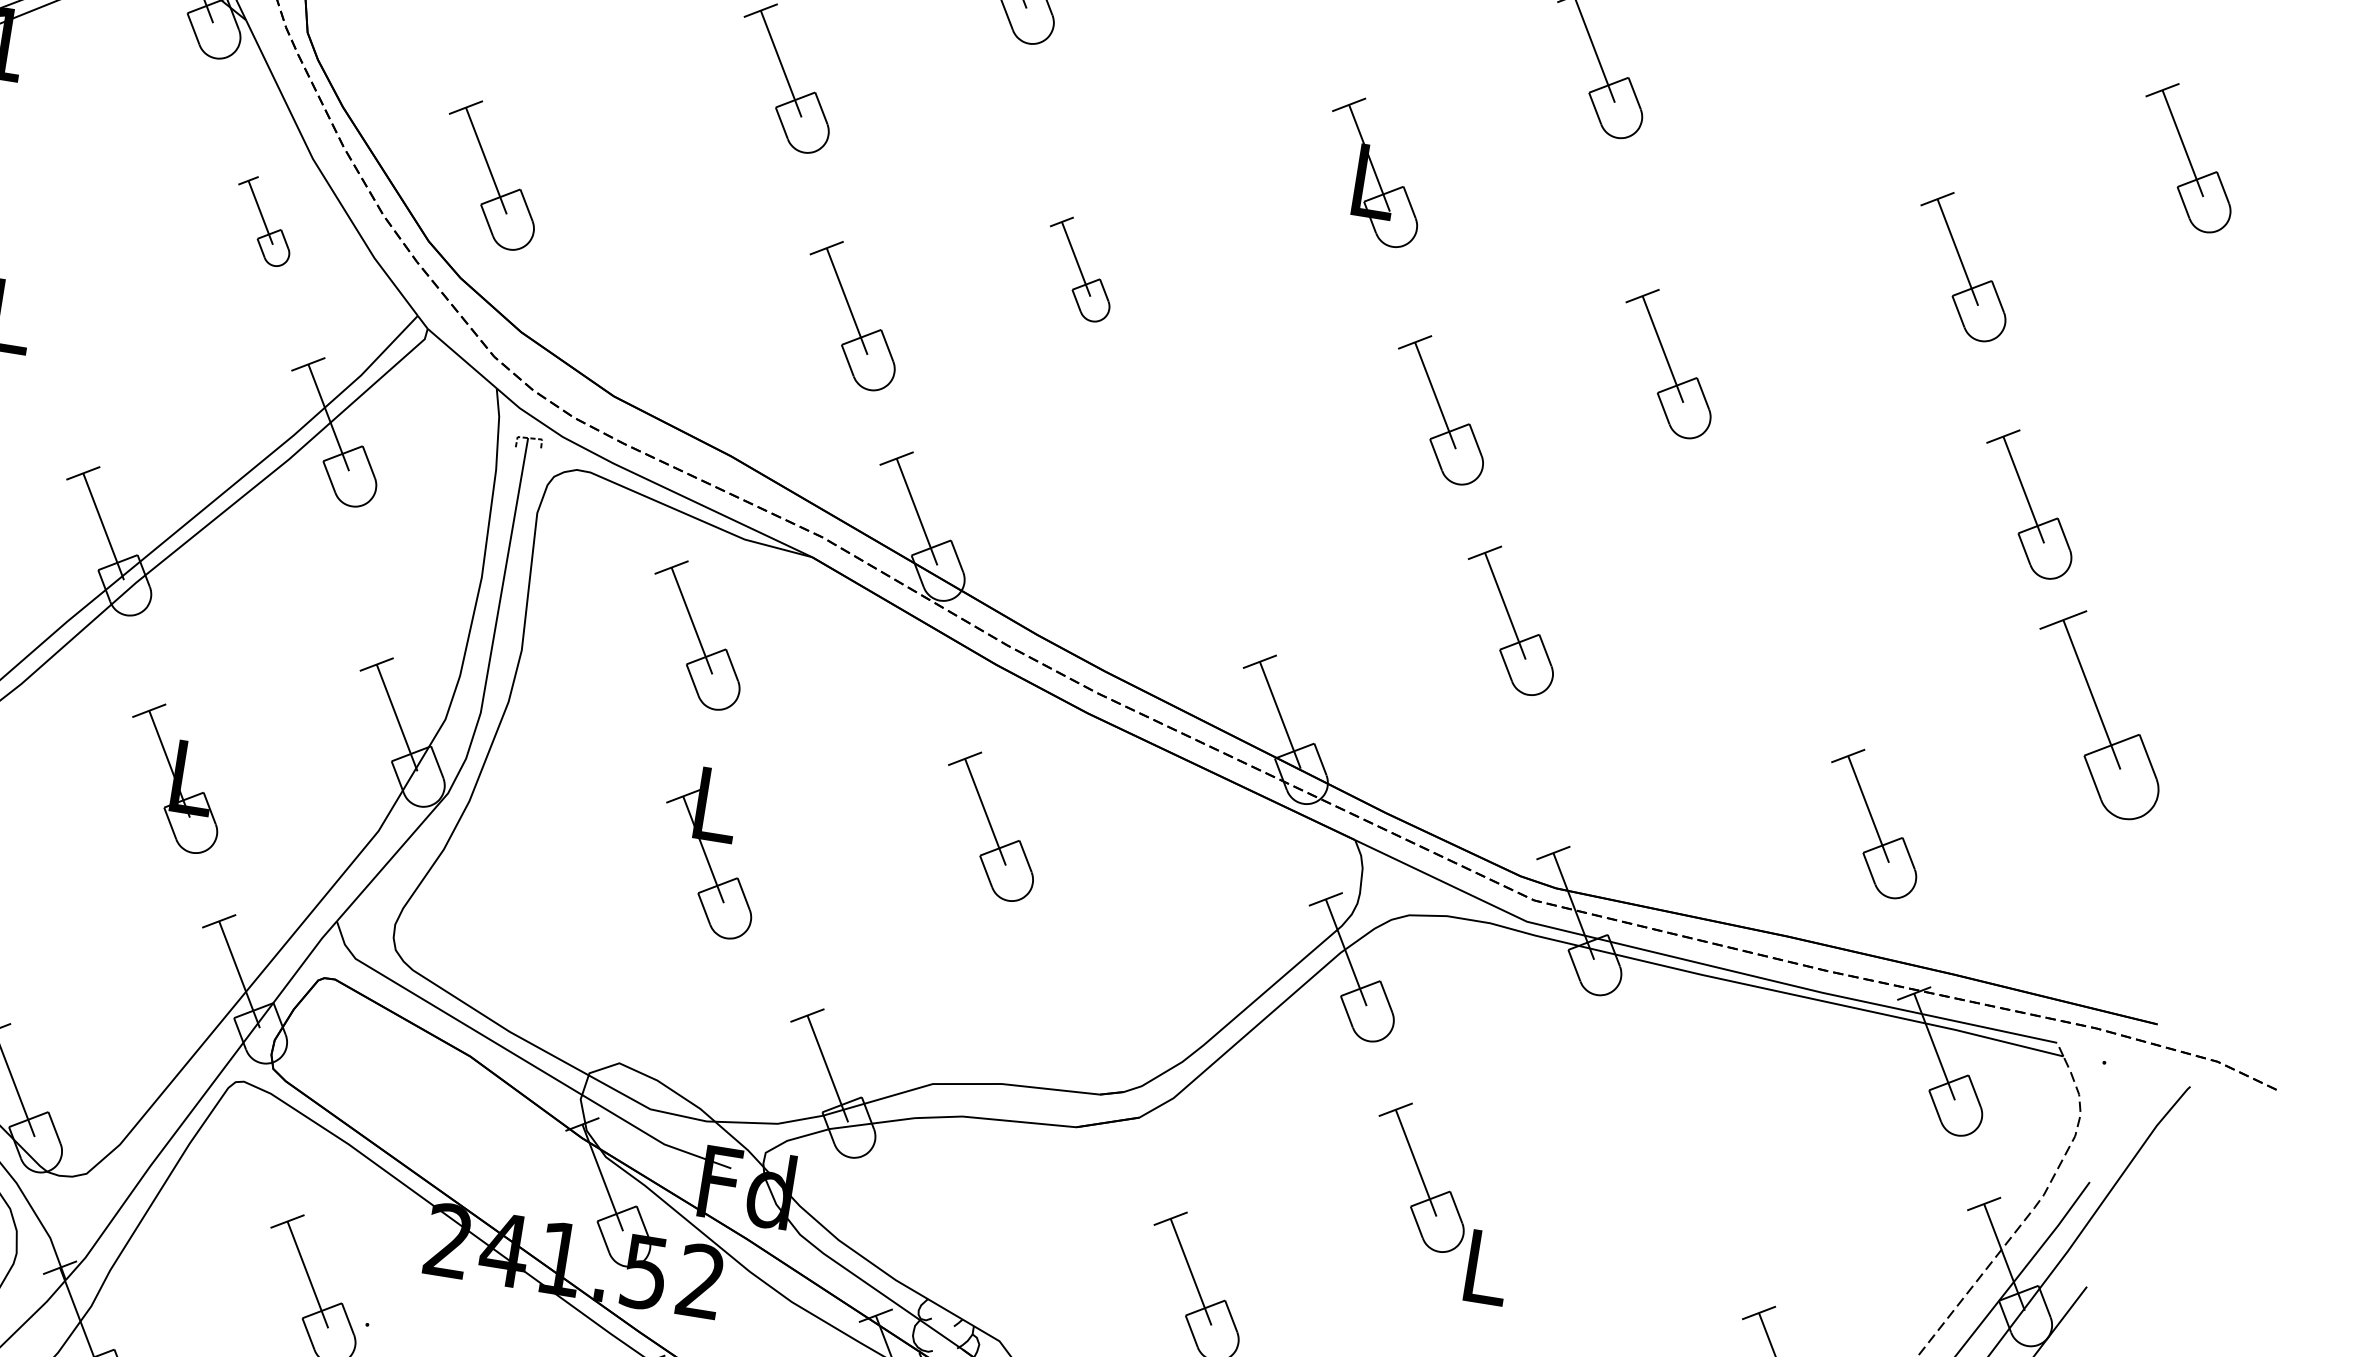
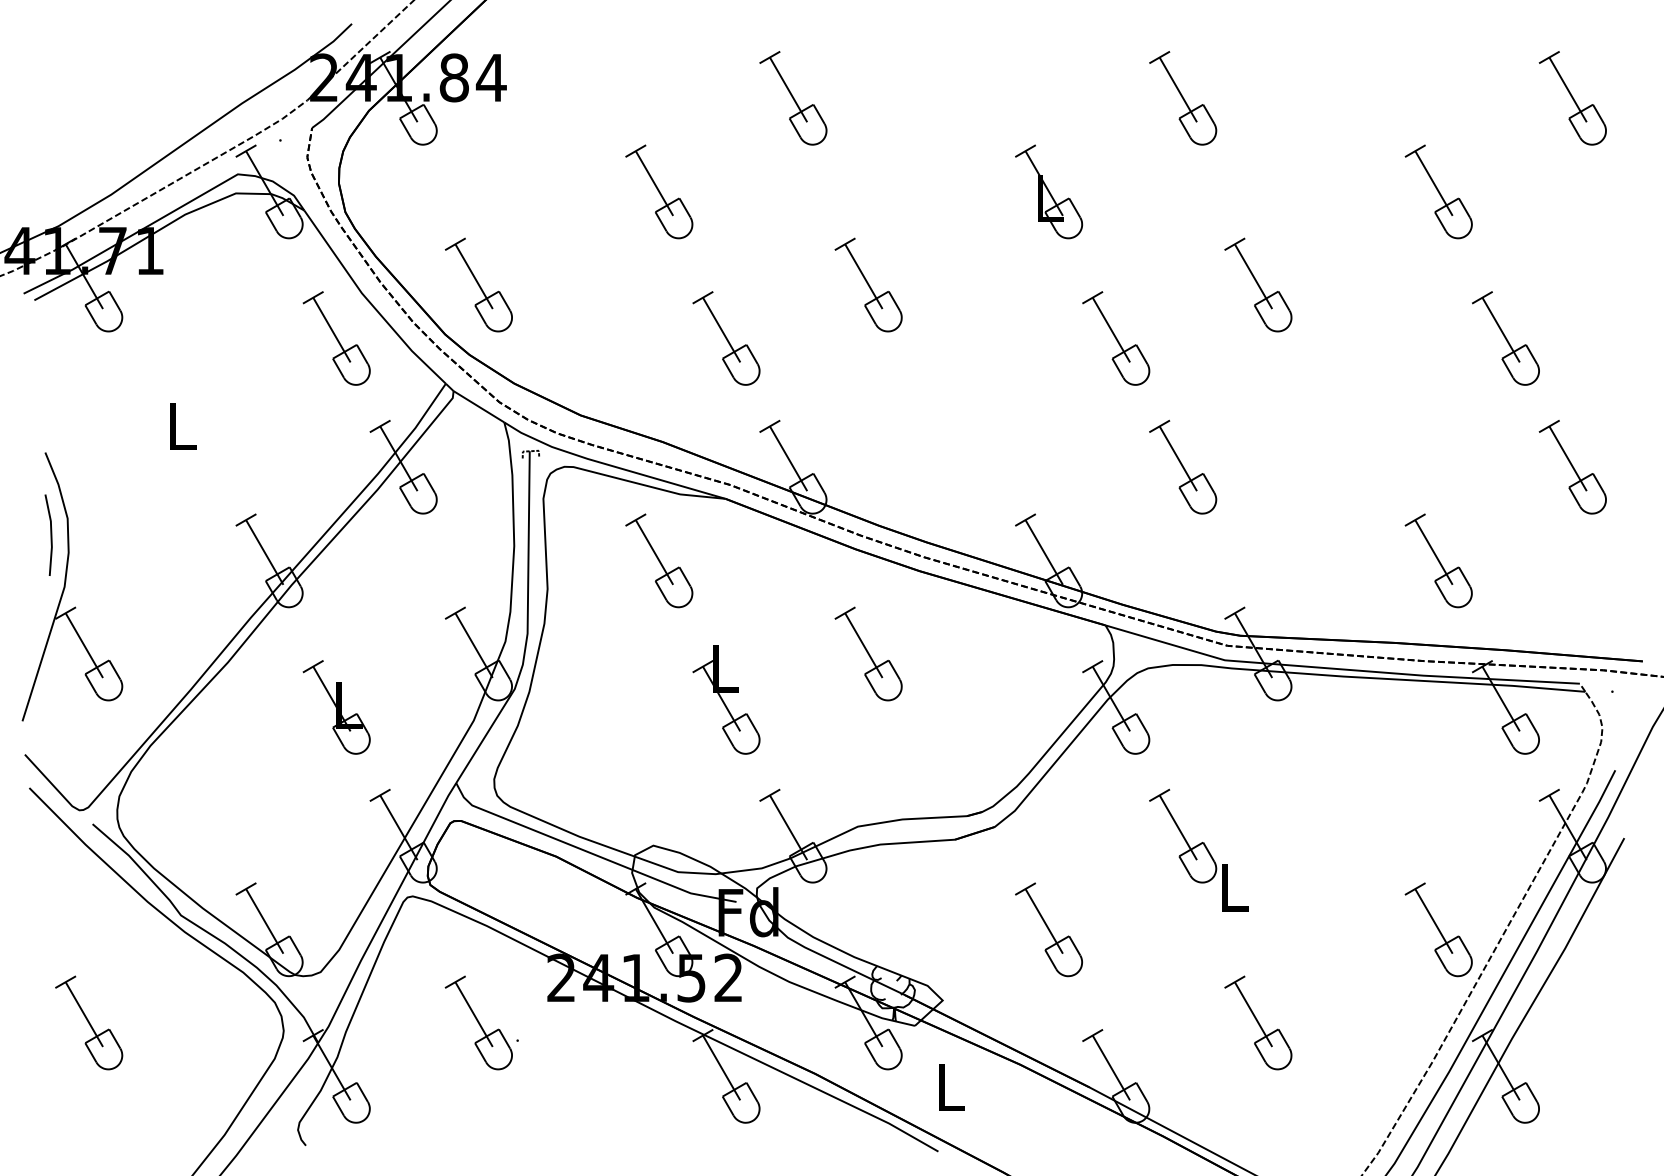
part: (263, 221) -> (336, 338), size x1.67
part: (1079, 268) -> (868, 284), size x1.43
part: (2098, 714) -> (1572, 467), size x0.71
part: (710, 851) -> (726, 699), moved

